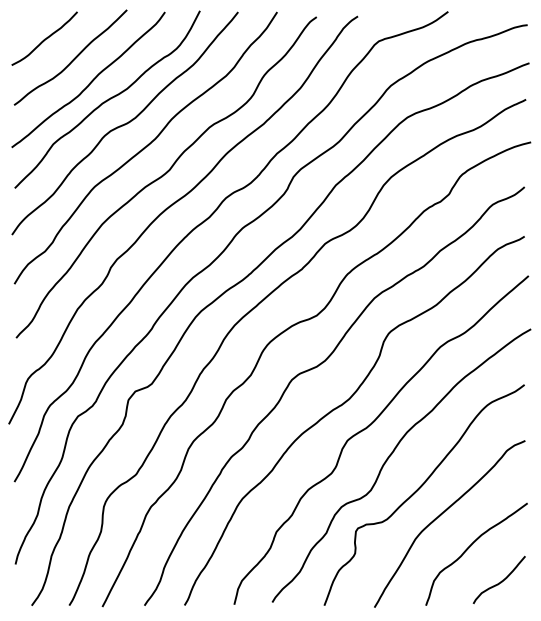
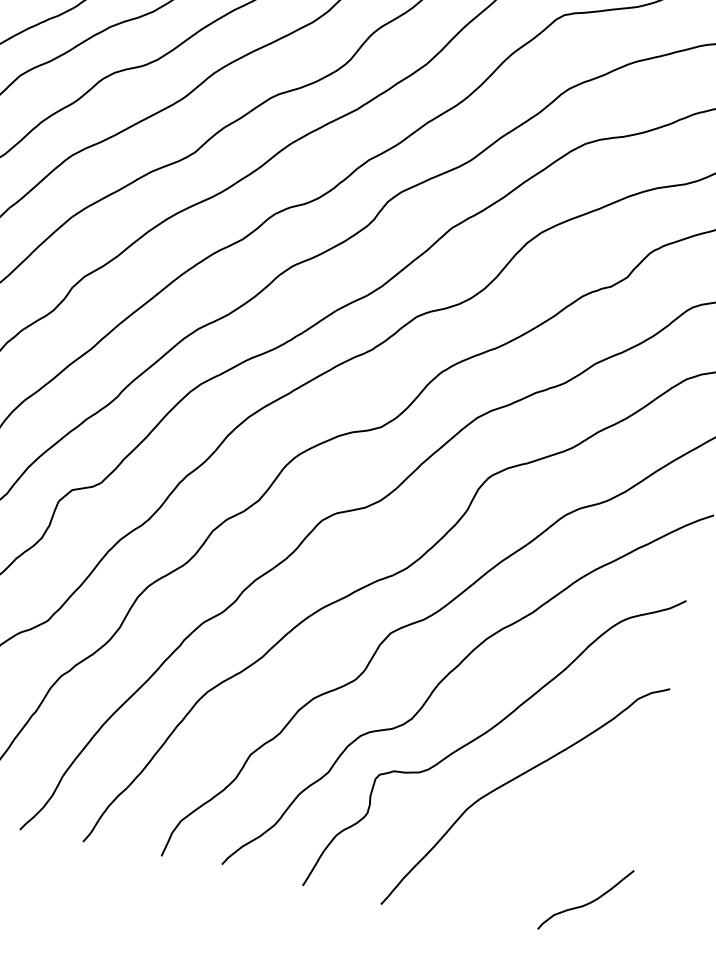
curve: (470, 547) -> (550, 839), removed

